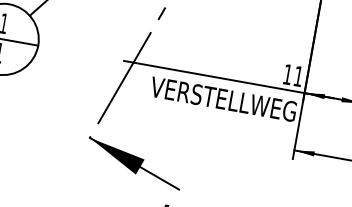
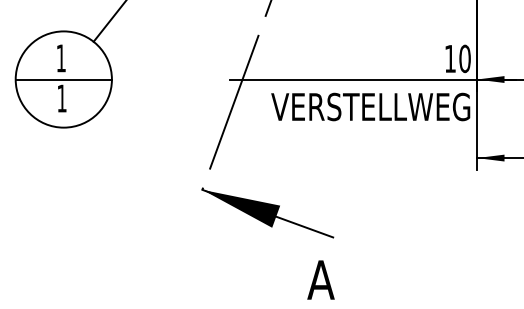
text: (298, 76) -> (464, 58), 11 -> 10

